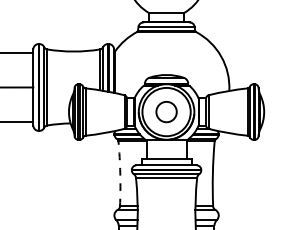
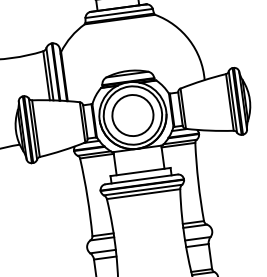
circle: (166, 112) -> (132, 116), size x1.67
arc: (120, 173) -> (87, 196), dashed -> solid

